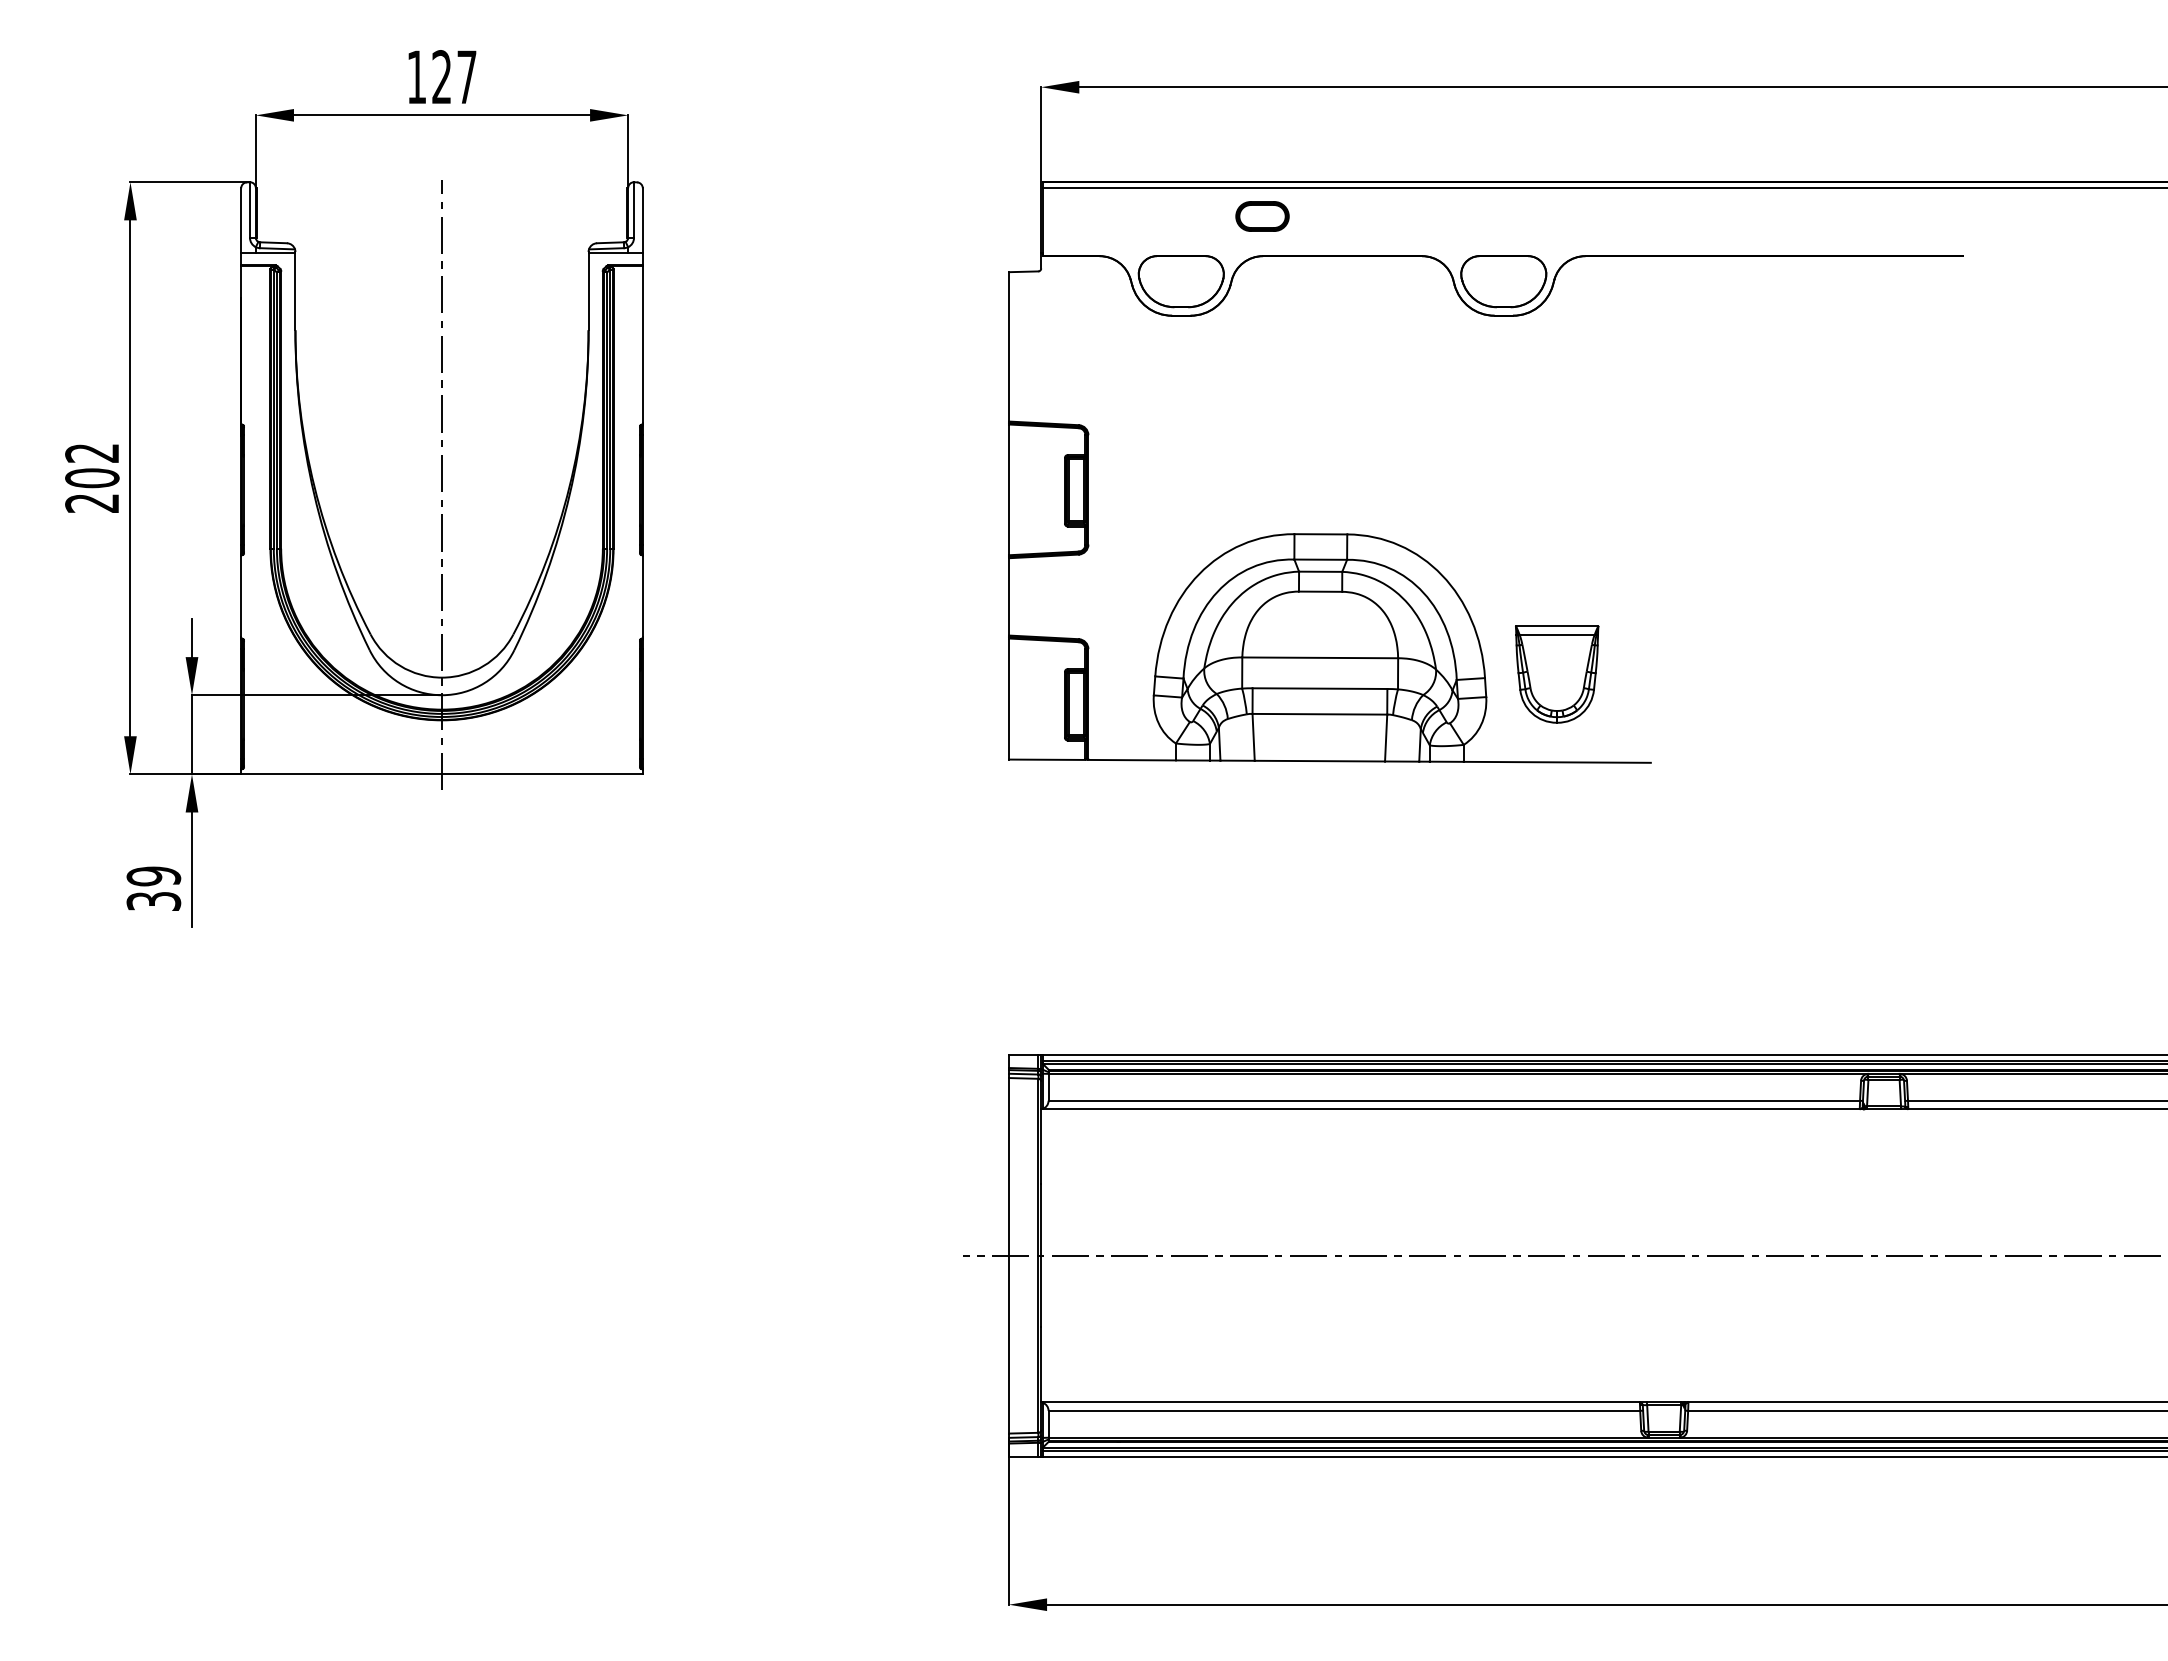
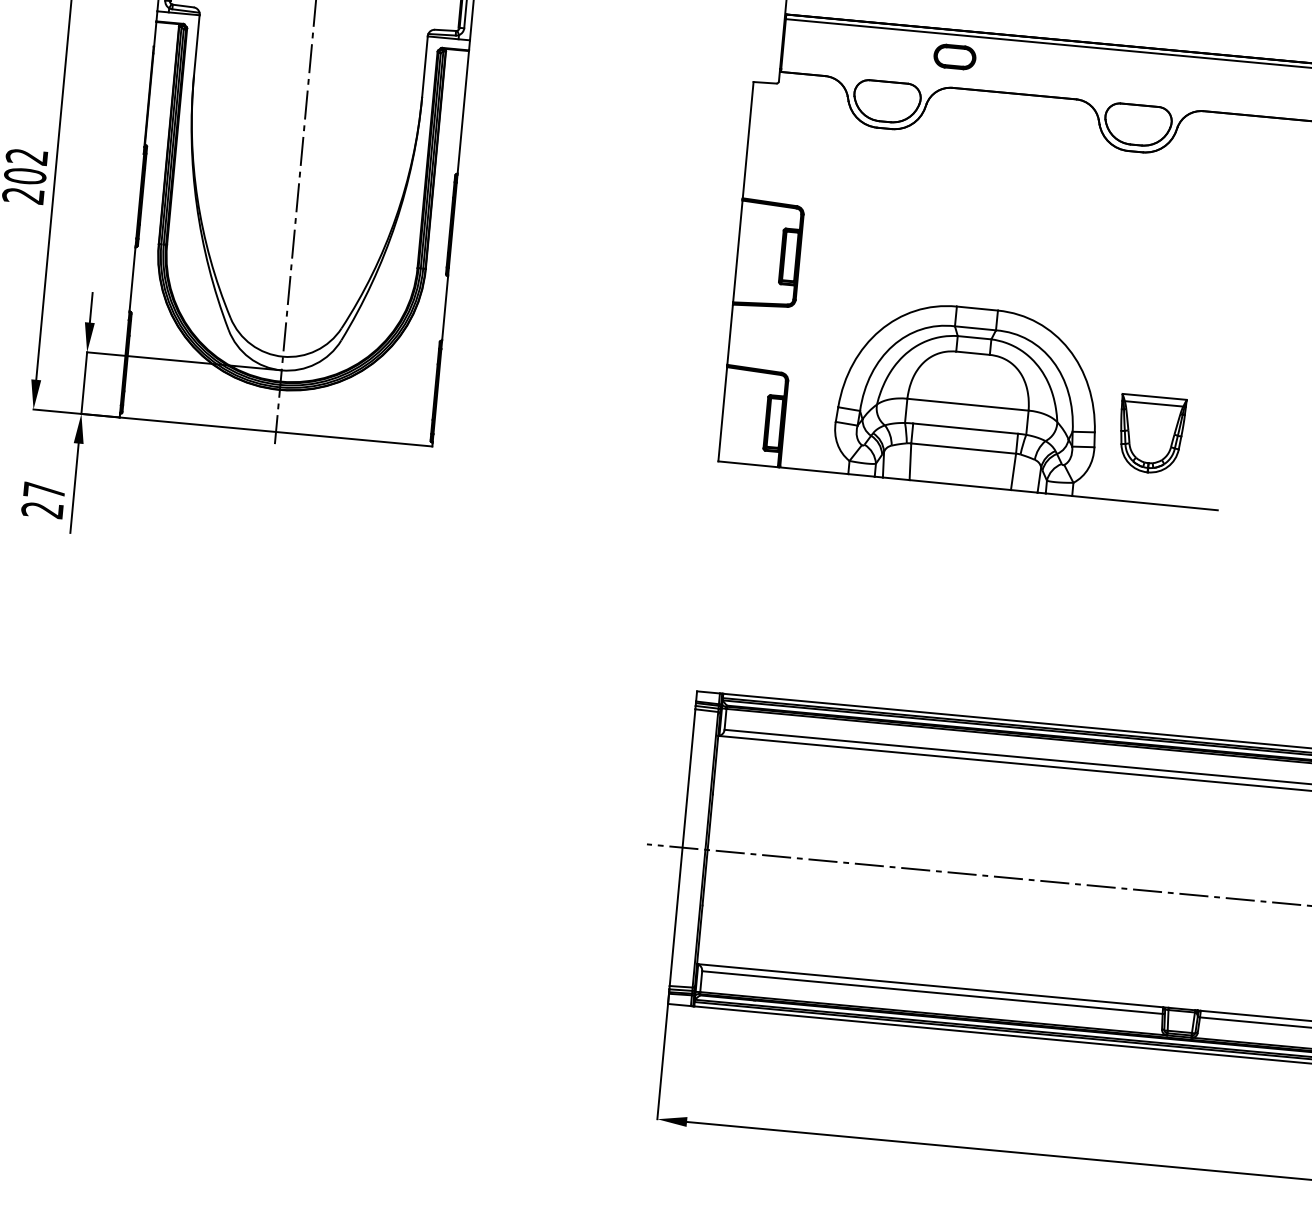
text: (153, 888) -> (43, 499), 39 -> 27

